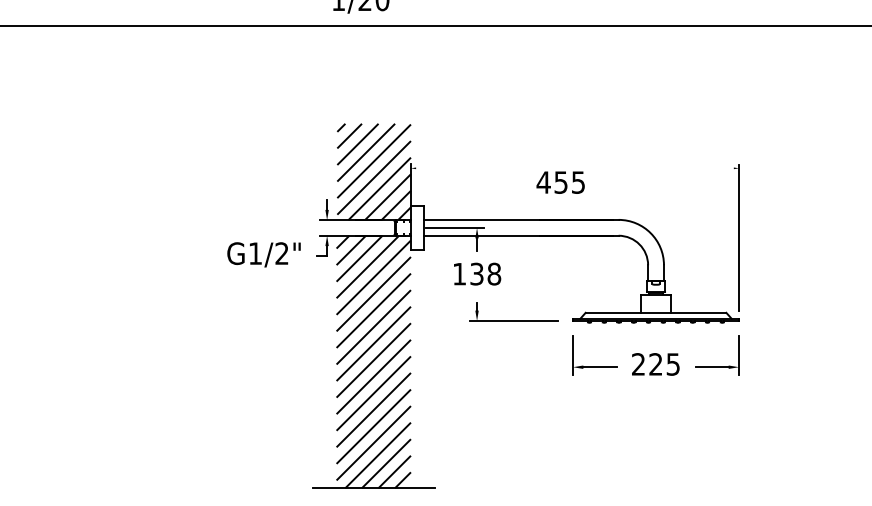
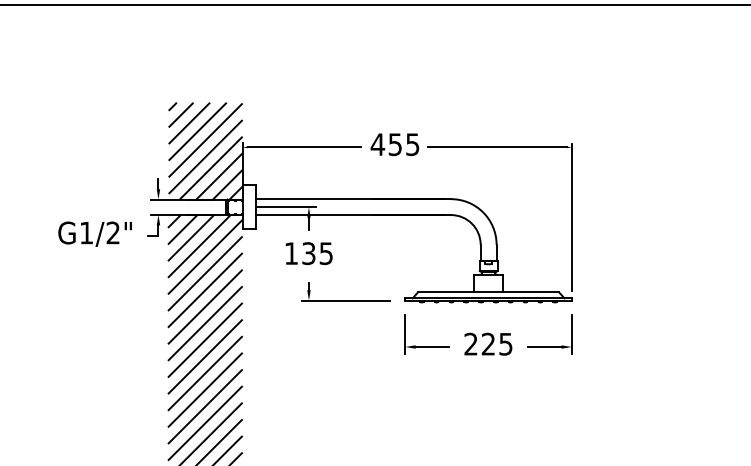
line: (472, 168) -> (304, 147), added
line: (664, 168) -> (497, 147), added
text: (560, 182) -> (394, 144), moved
text: (494, 273) -> (326, 252), 138 -> 135

